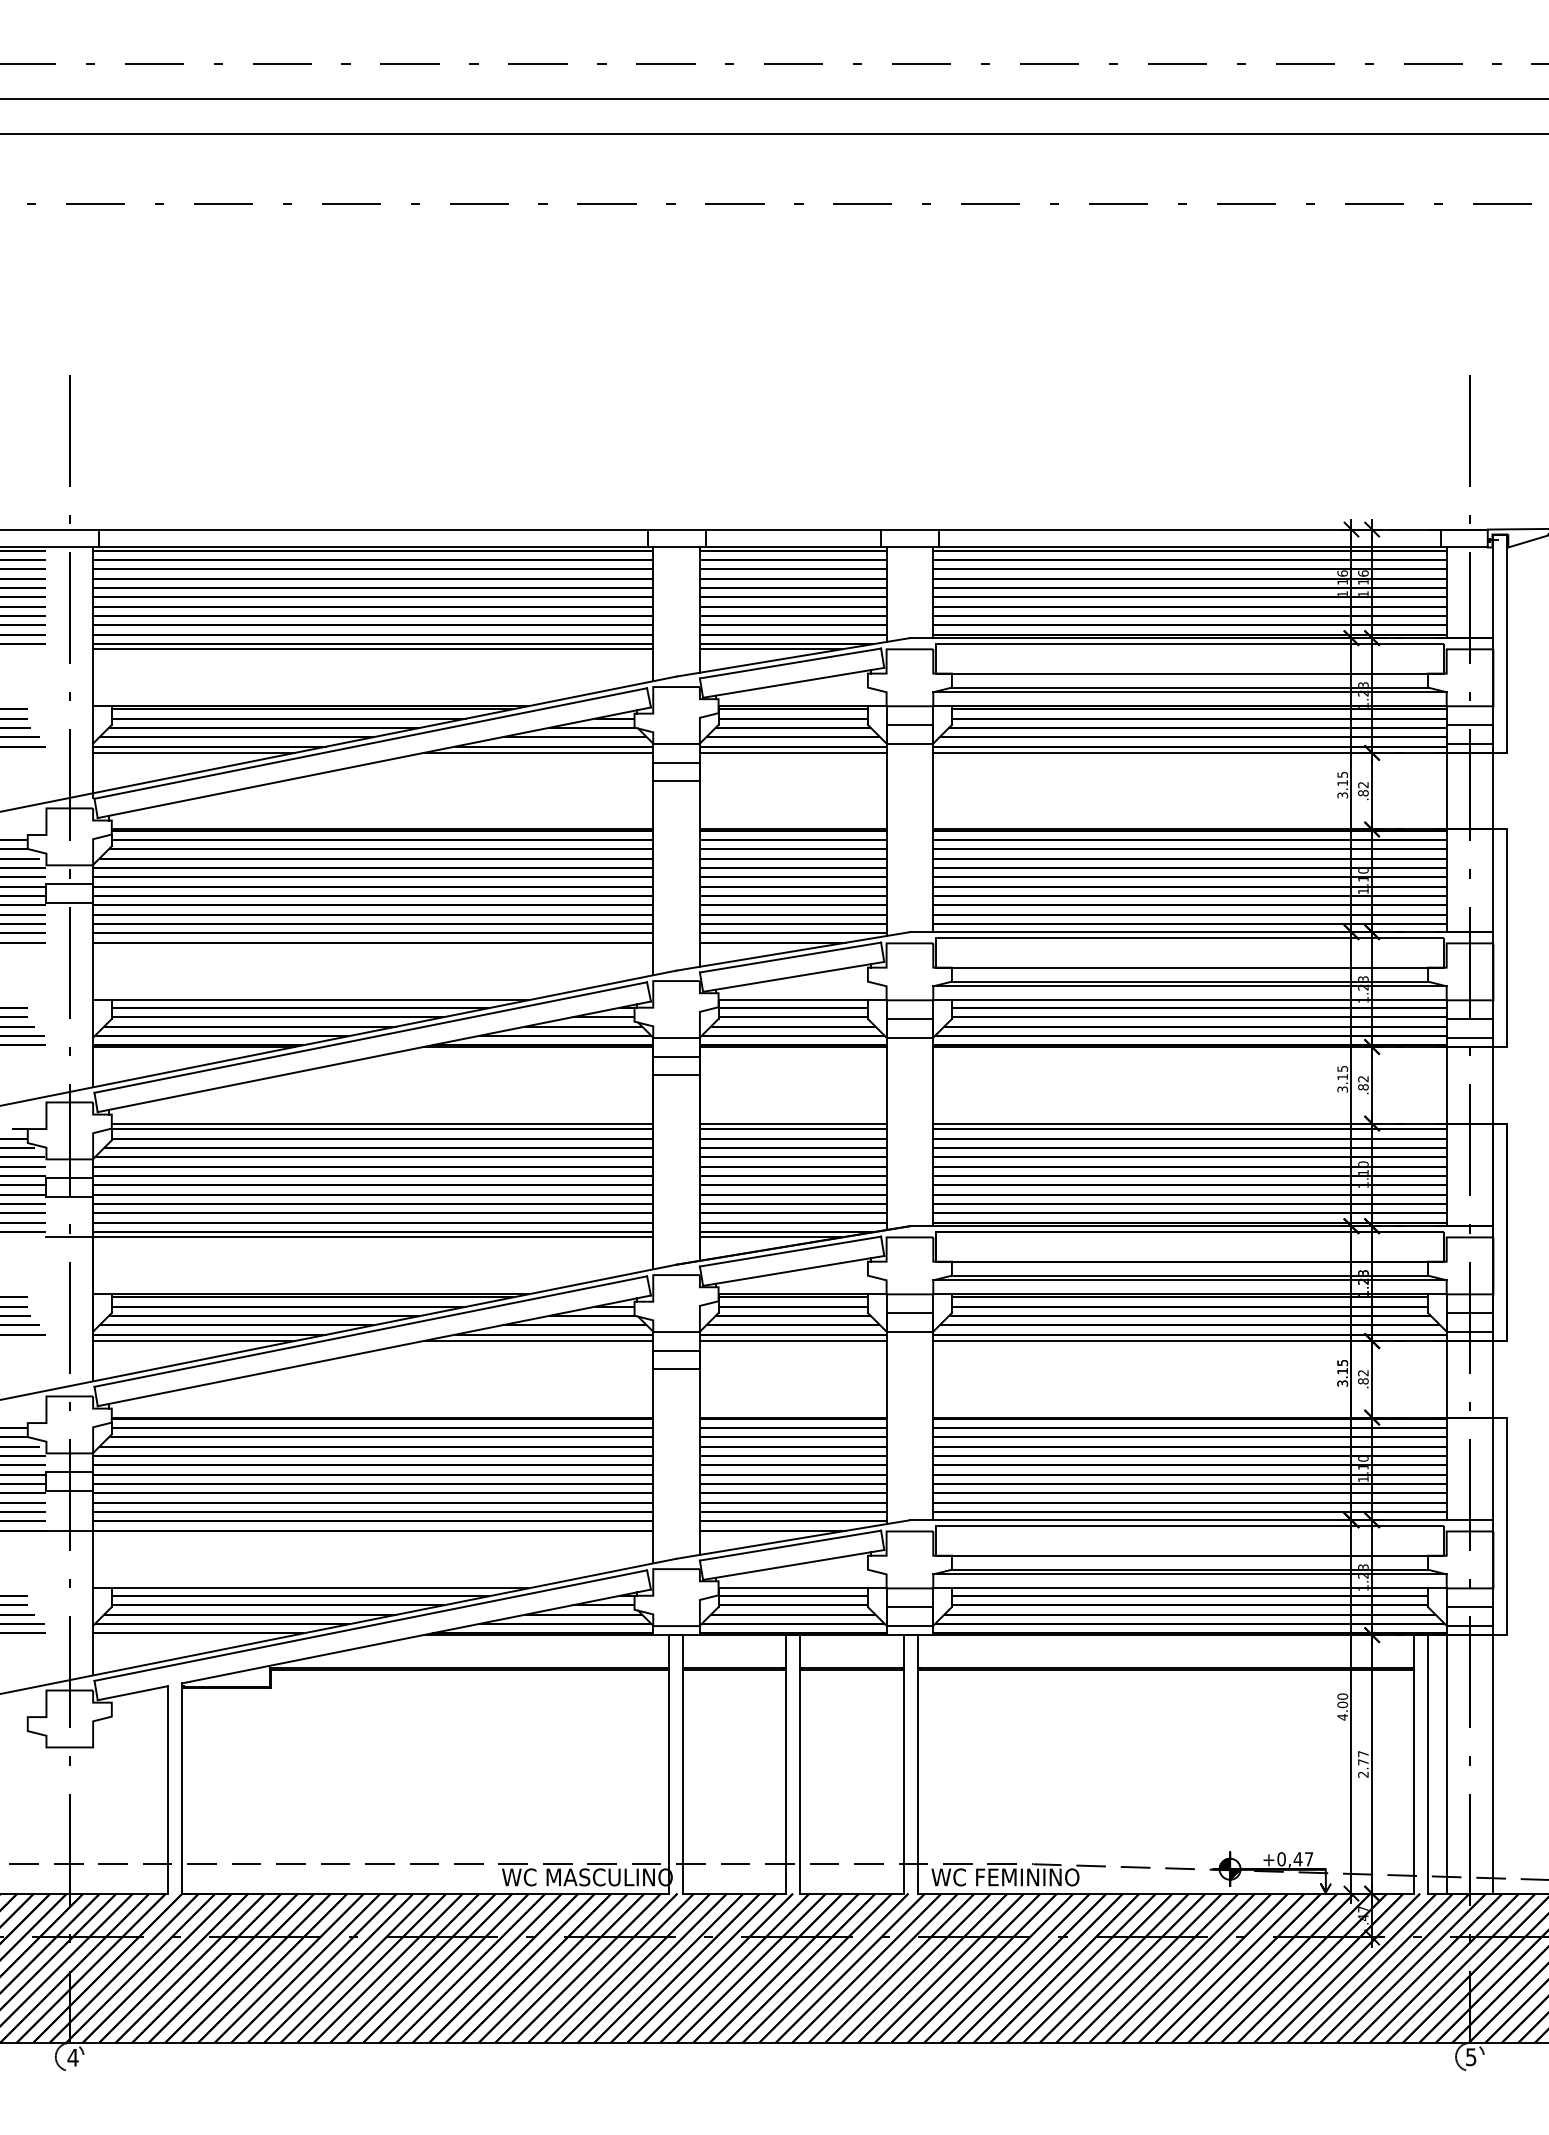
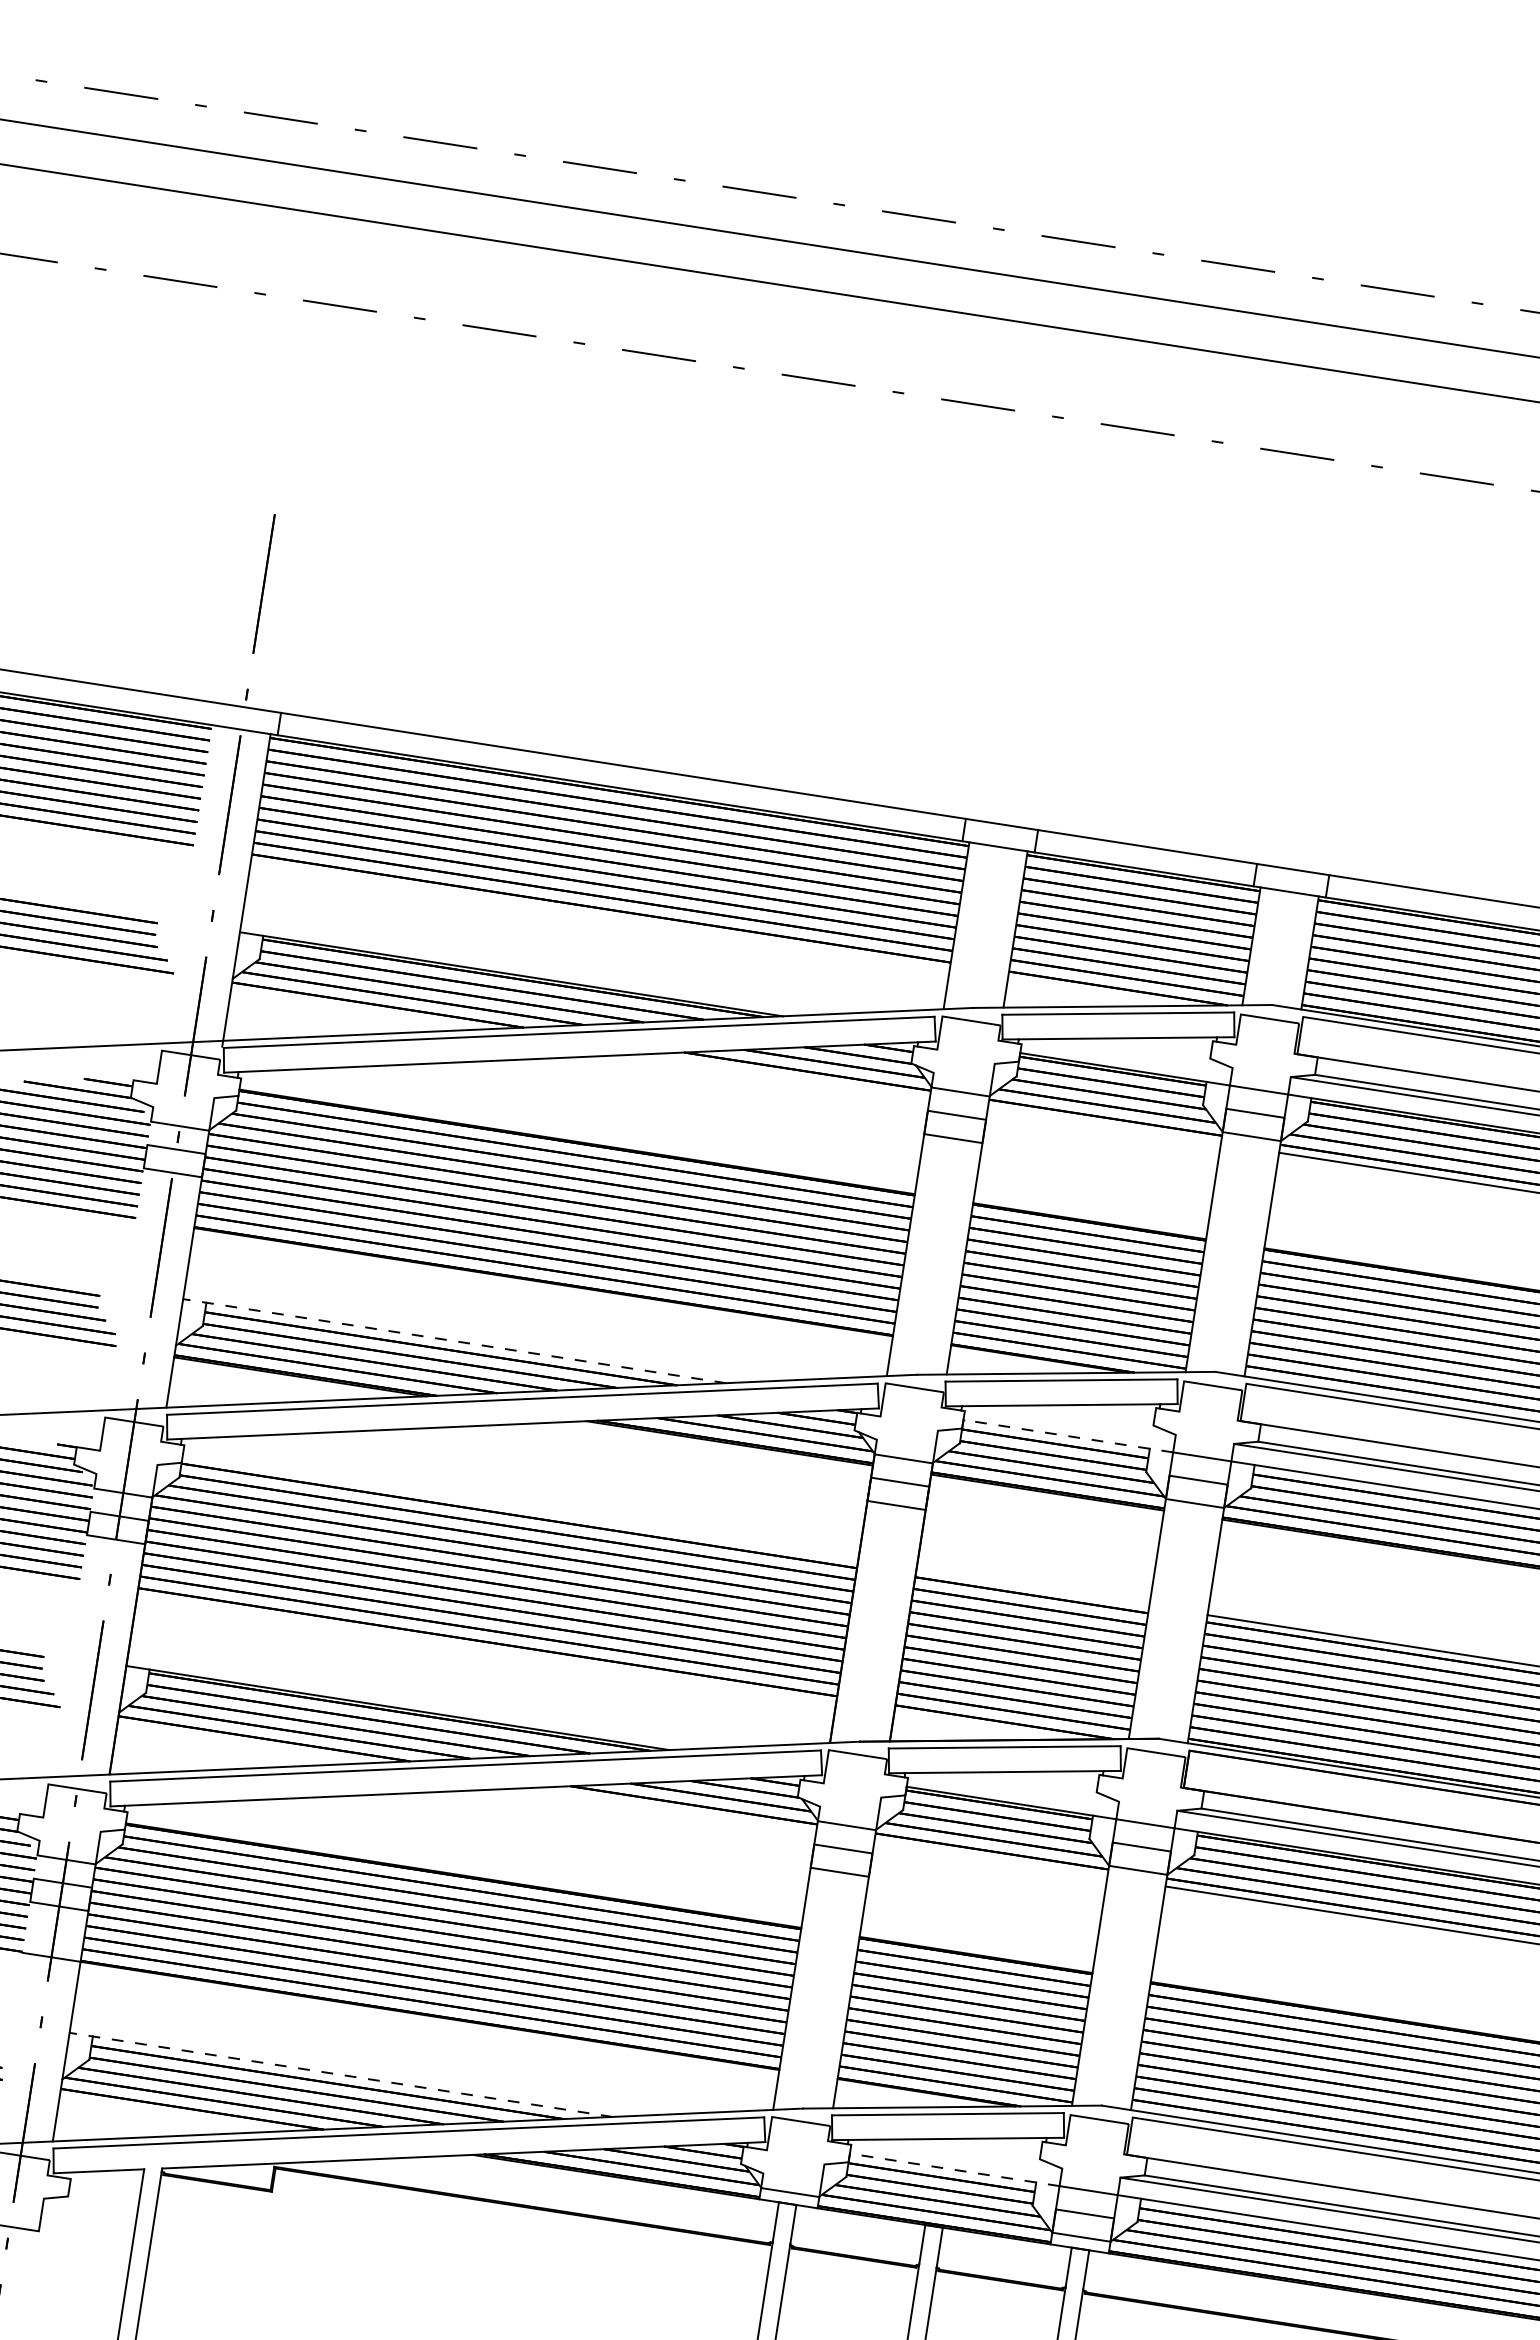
line: (373, 649) -> (600, 915), removed
line: (770, 649) -> (1096, 992), removed
line: (194, 752) -> (357, 1009), removed
line: (538, 752) -> (786, 1075), removed
line: (792, 752) -> (1103, 1125), removed
line: (310, 1000) -> (454, 1341), solid -> dashed
line: (802, 1000) -> (1068, 1436), solid -> dashed
line: (382, 1123) -> (520, 1508), removed
line: (792, 1123) -> (1031, 1587), removed
line: (349, 1237) -> (457, 1644), removed
line: (770, 1237) -> (982, 1725), removed
line: (194, 1341) -> (243, 1744), removed
line: (538, 1341) -> (672, 1810), removed
line: (792, 1341) -> (989, 1859), removed
line: (310, 1588) -> (340, 2074), solid -> dashed
line: (802, 1588) -> (954, 2169), solid -> dashed

